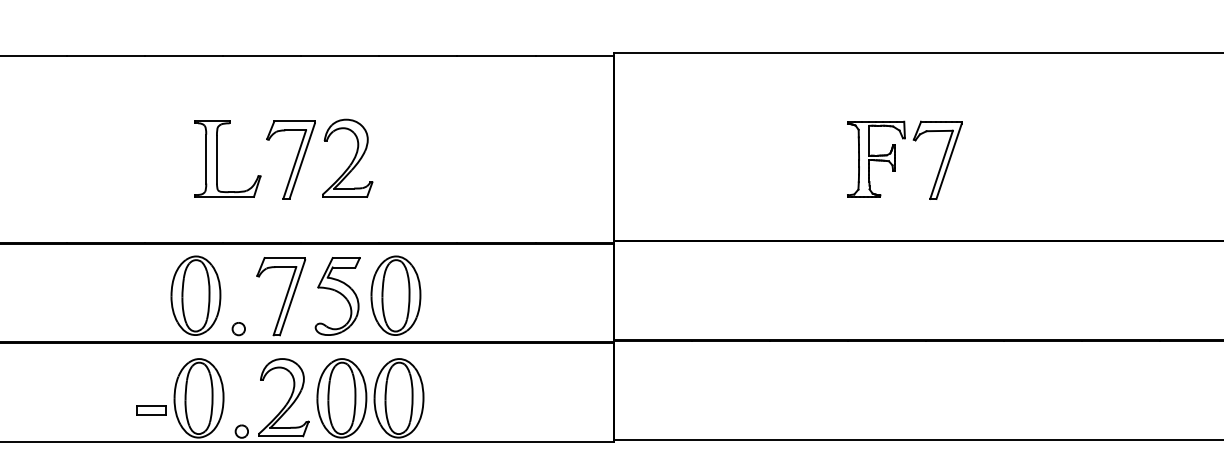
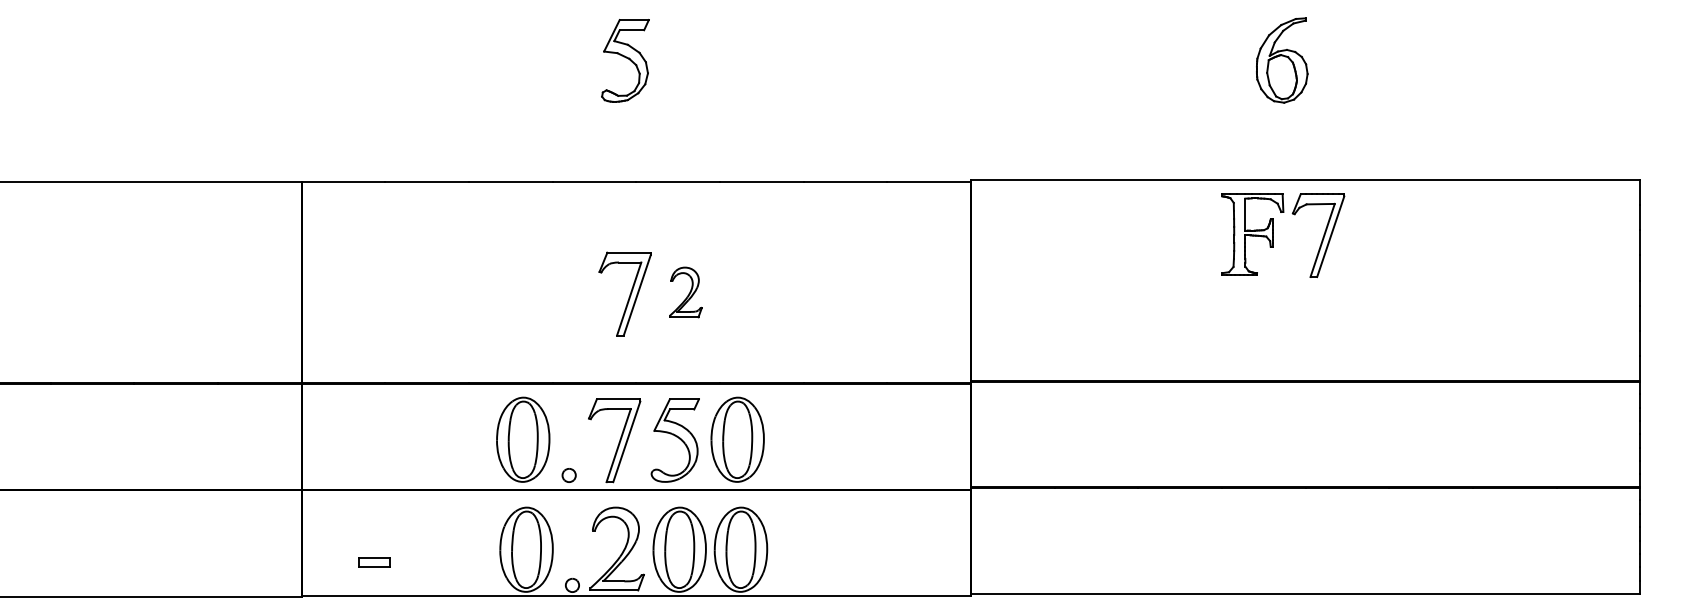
part: (347, 158) -> (685, 292), size x0.6
part: (217, 159) -> (546, 293), removed
part: (895, 160) -> (1273, 235), moved
part: (151, 410) -> (374, 562), moved

